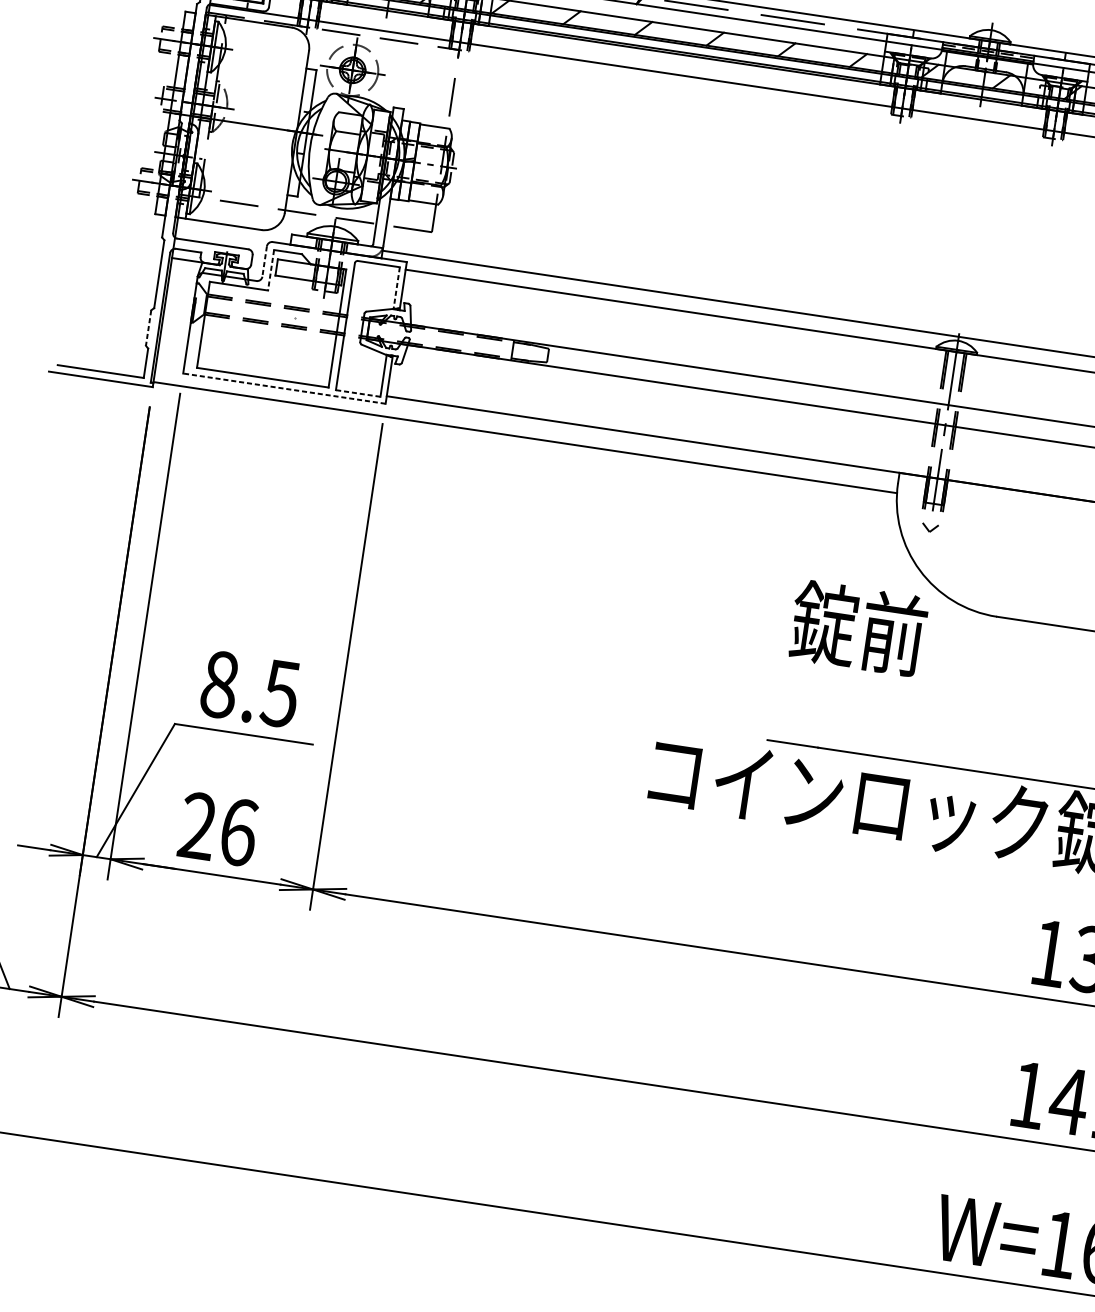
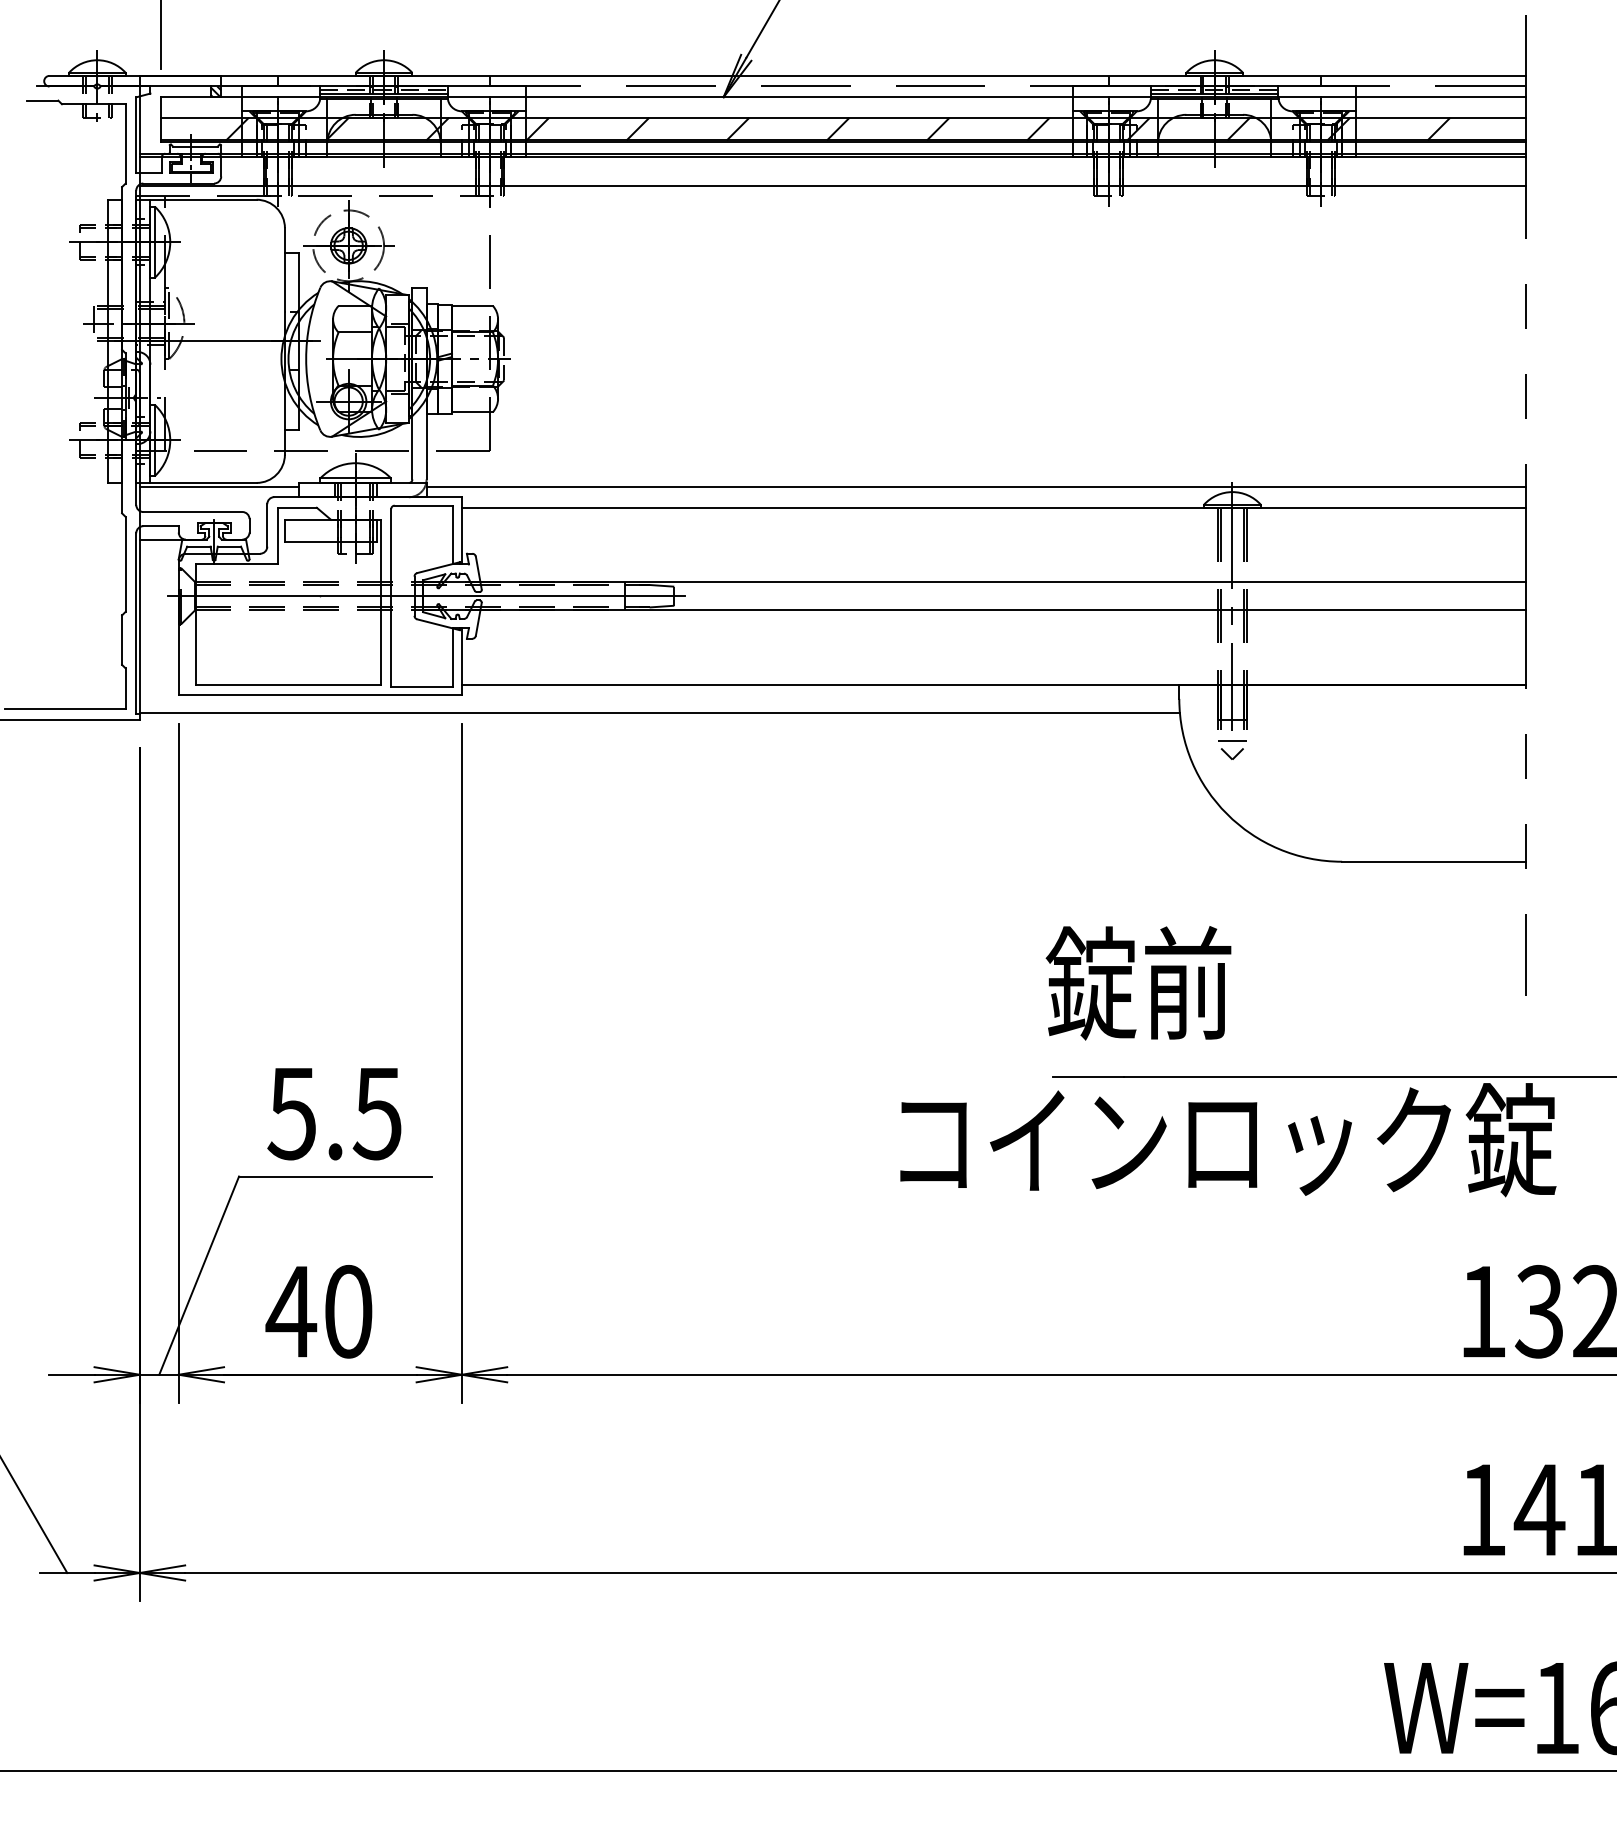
line: (234, 228) -> (219, 486), added
line: (264, 261) -> (267, 525), dashed -> solid
line: (270, 270) -> (277, 536), dashed -> solid
line: (396, 288) -> (453, 535), dashed -> solid
line: (148, 328) -> (122, 640), dashed -> solid
line: (370, 329) -> (426, 596), added
line: (284, 388) -> (320, 695), dashed -> solid
line: (357, 393) -> (421, 686), dashed -> solid
line: (931, 519) -> (1232, 741), added
text: (858, 628) -> (1138, 983), moved
text: (219, 684) -> (291, 1113), 8.5 -> 5.5
text: (217, 828) -> (318, 1311), 26 -> 40

